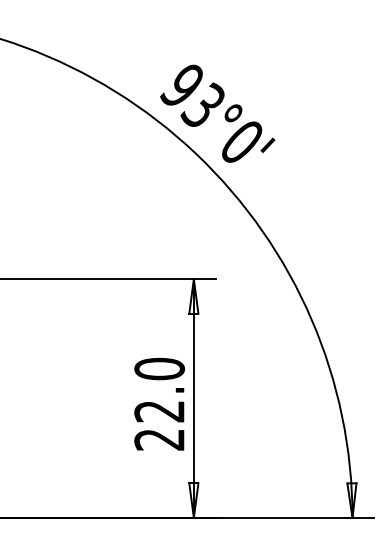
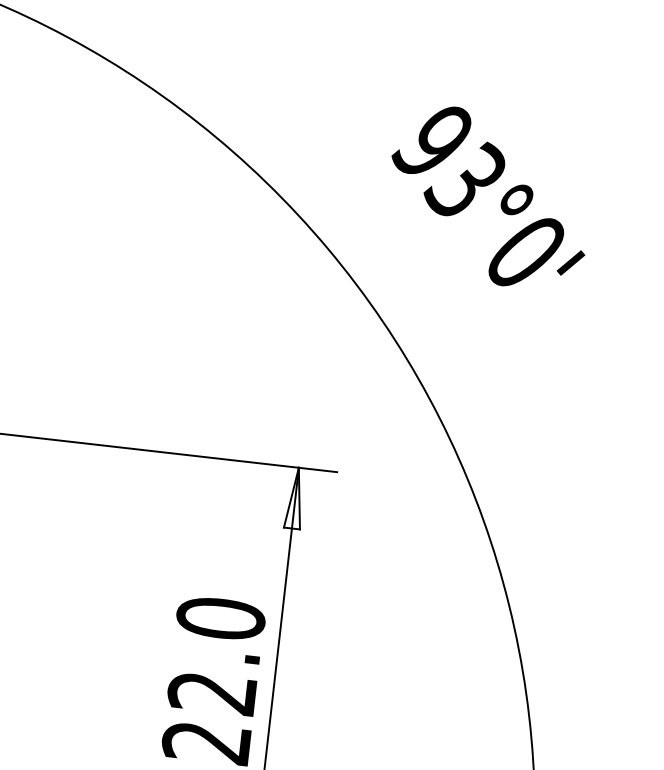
text: (217, 113) -> (488, 197), moved

